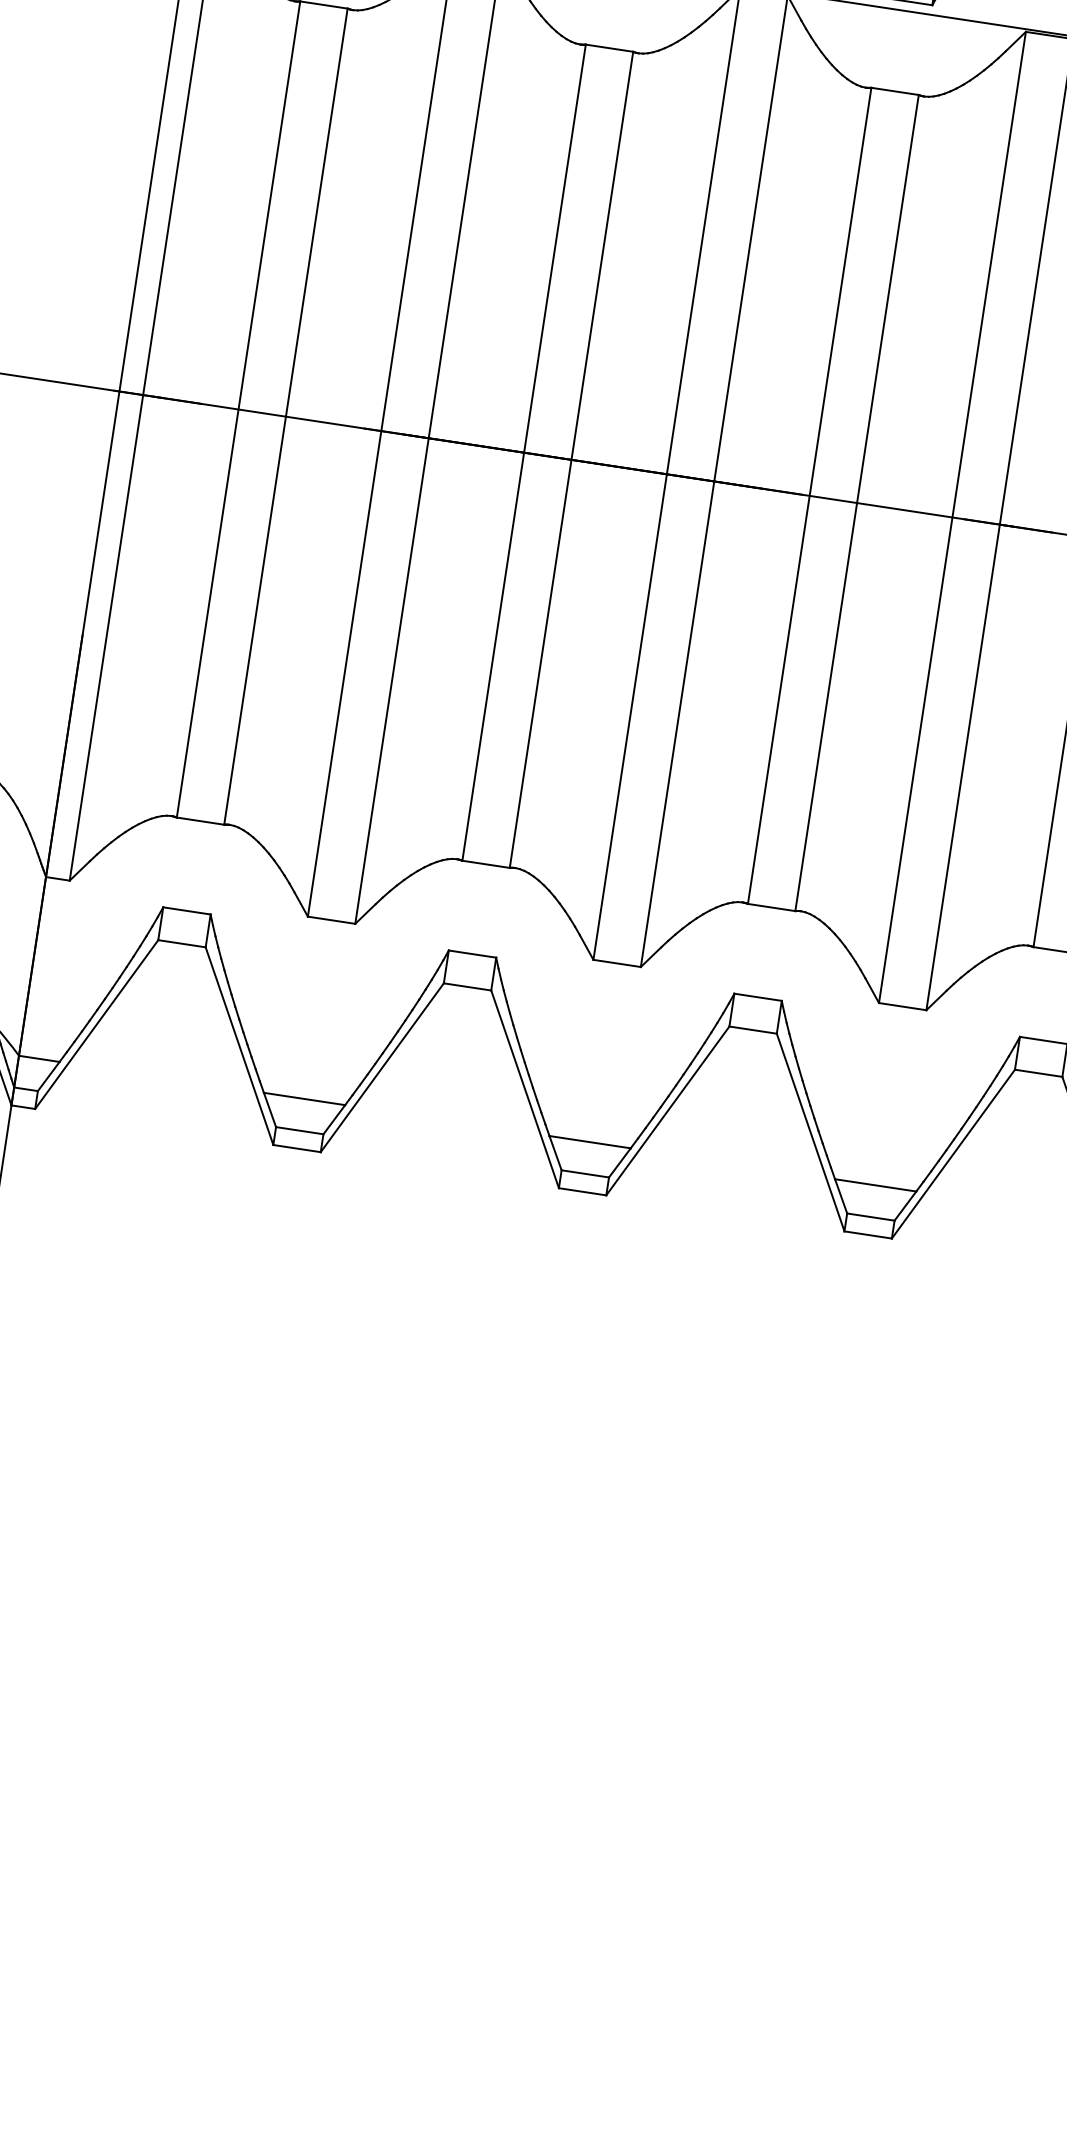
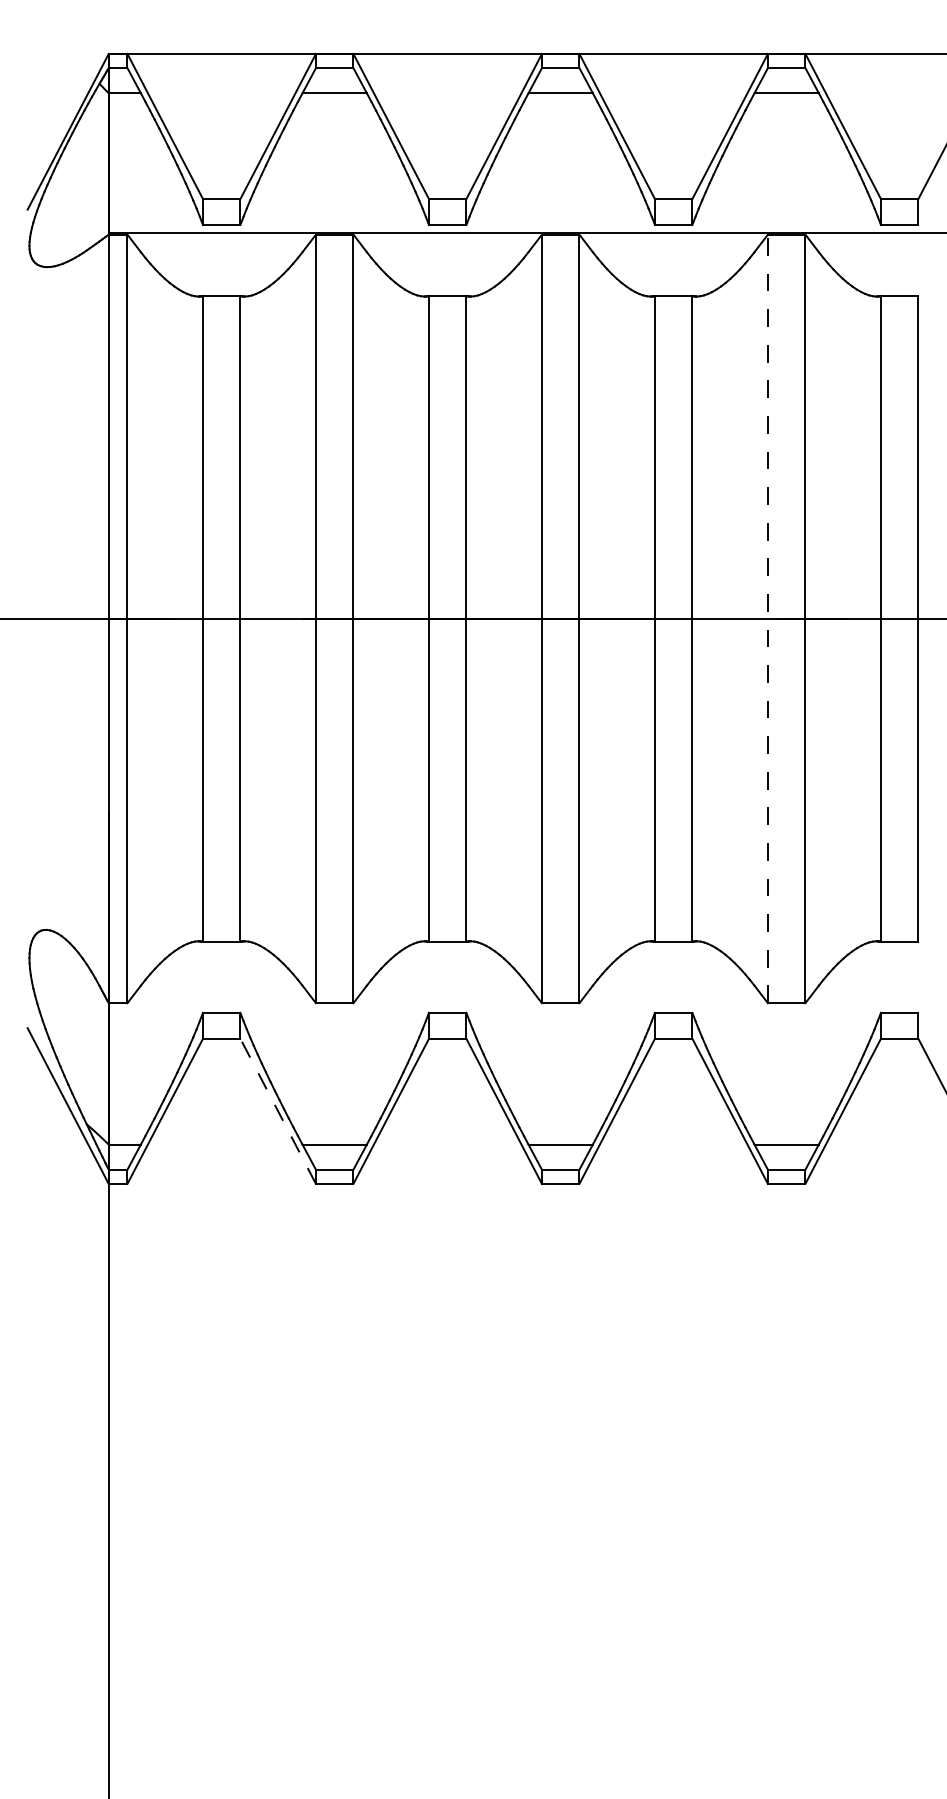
line: (951, 516) -> (767, 618), solid -> dashed
line: (239, 1046) -> (278, 1111), solid -> dashed

